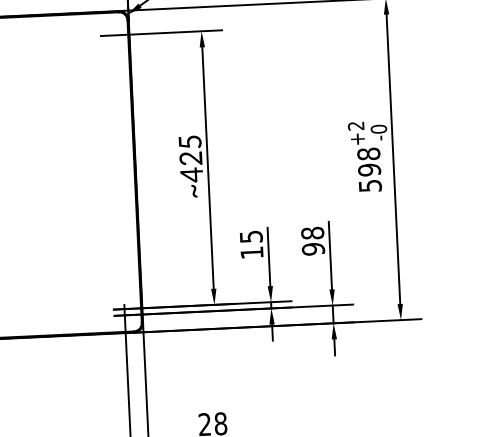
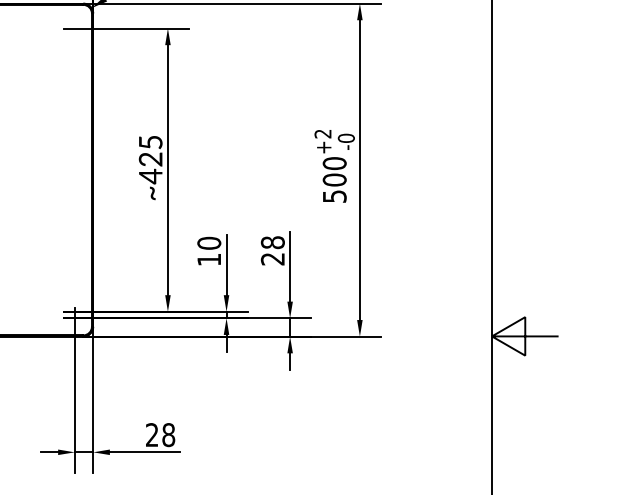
text: (368, 161) -> (334, 171), 598 -> 500
text: (251, 236) -> (209, 242), 15 -> 10
text: (313, 248) -> (272, 258), 98 -> 28

